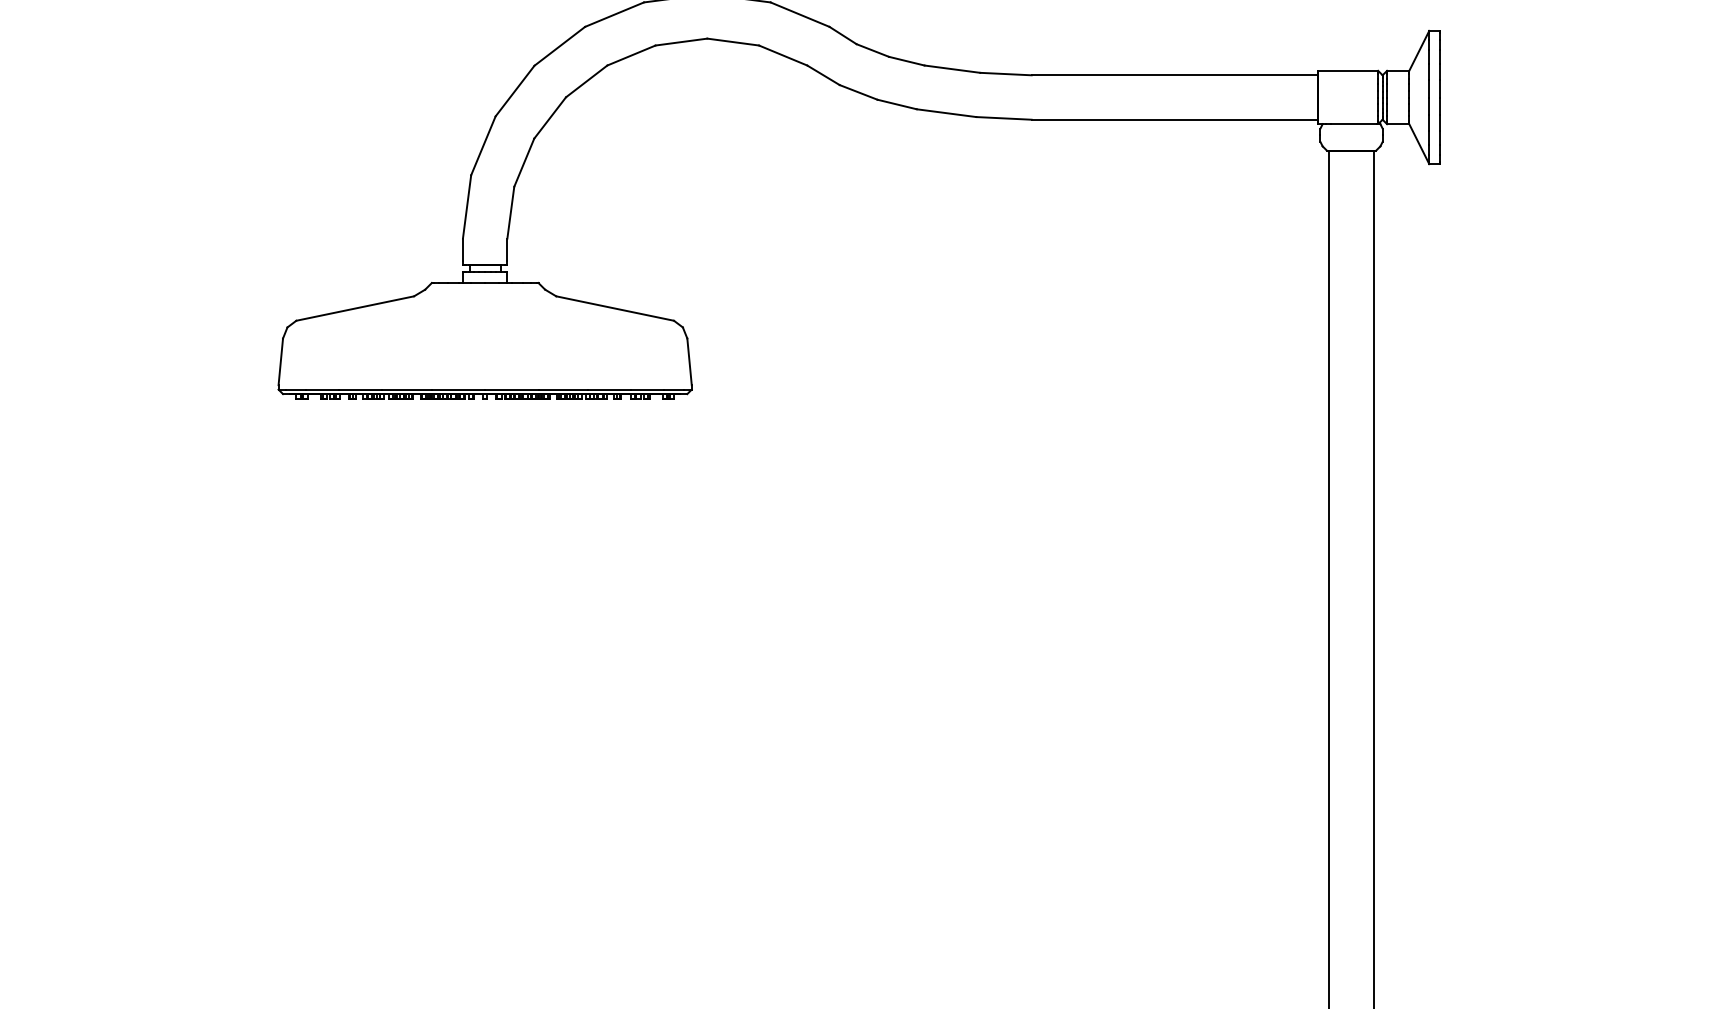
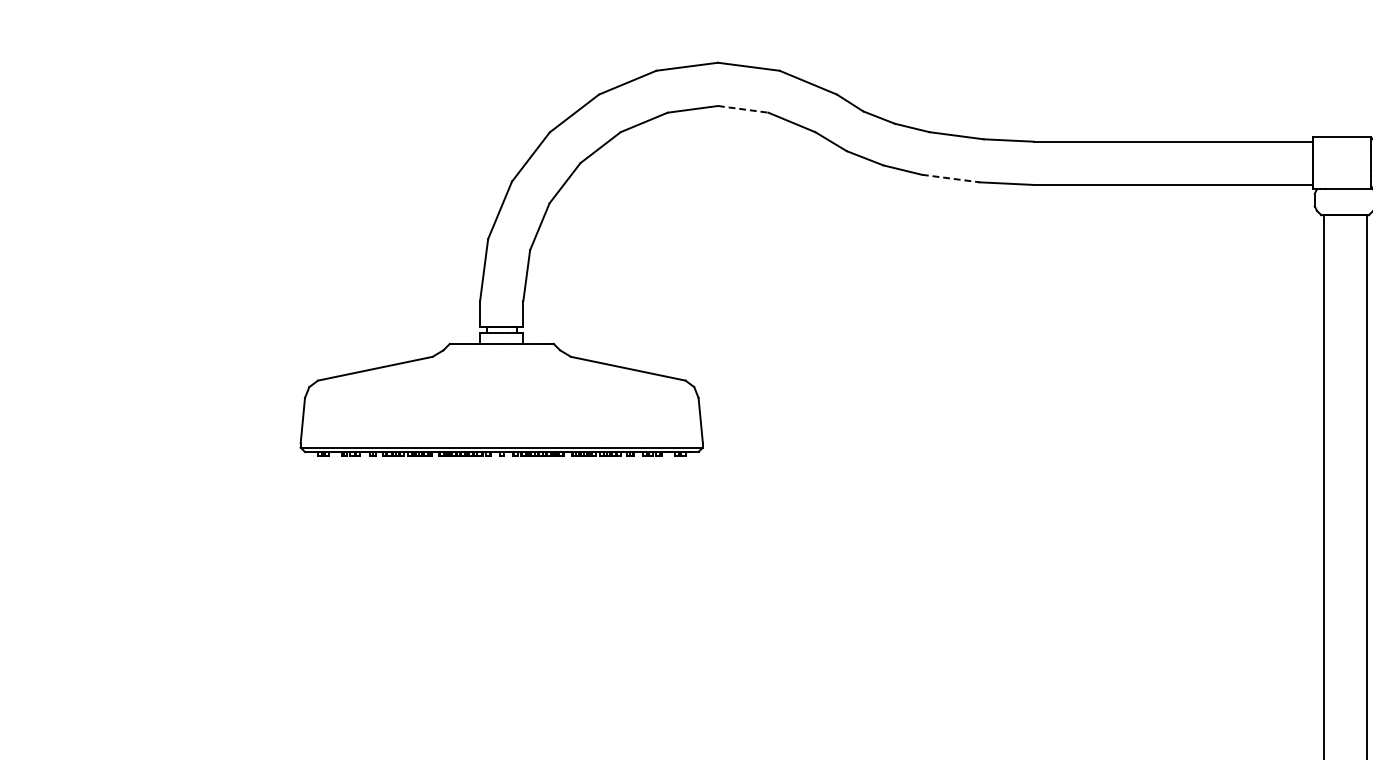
line: (733, 42) -> (743, 109), solid -> dashed
line: (947, 113) -> (951, 178), solid -> dashed

